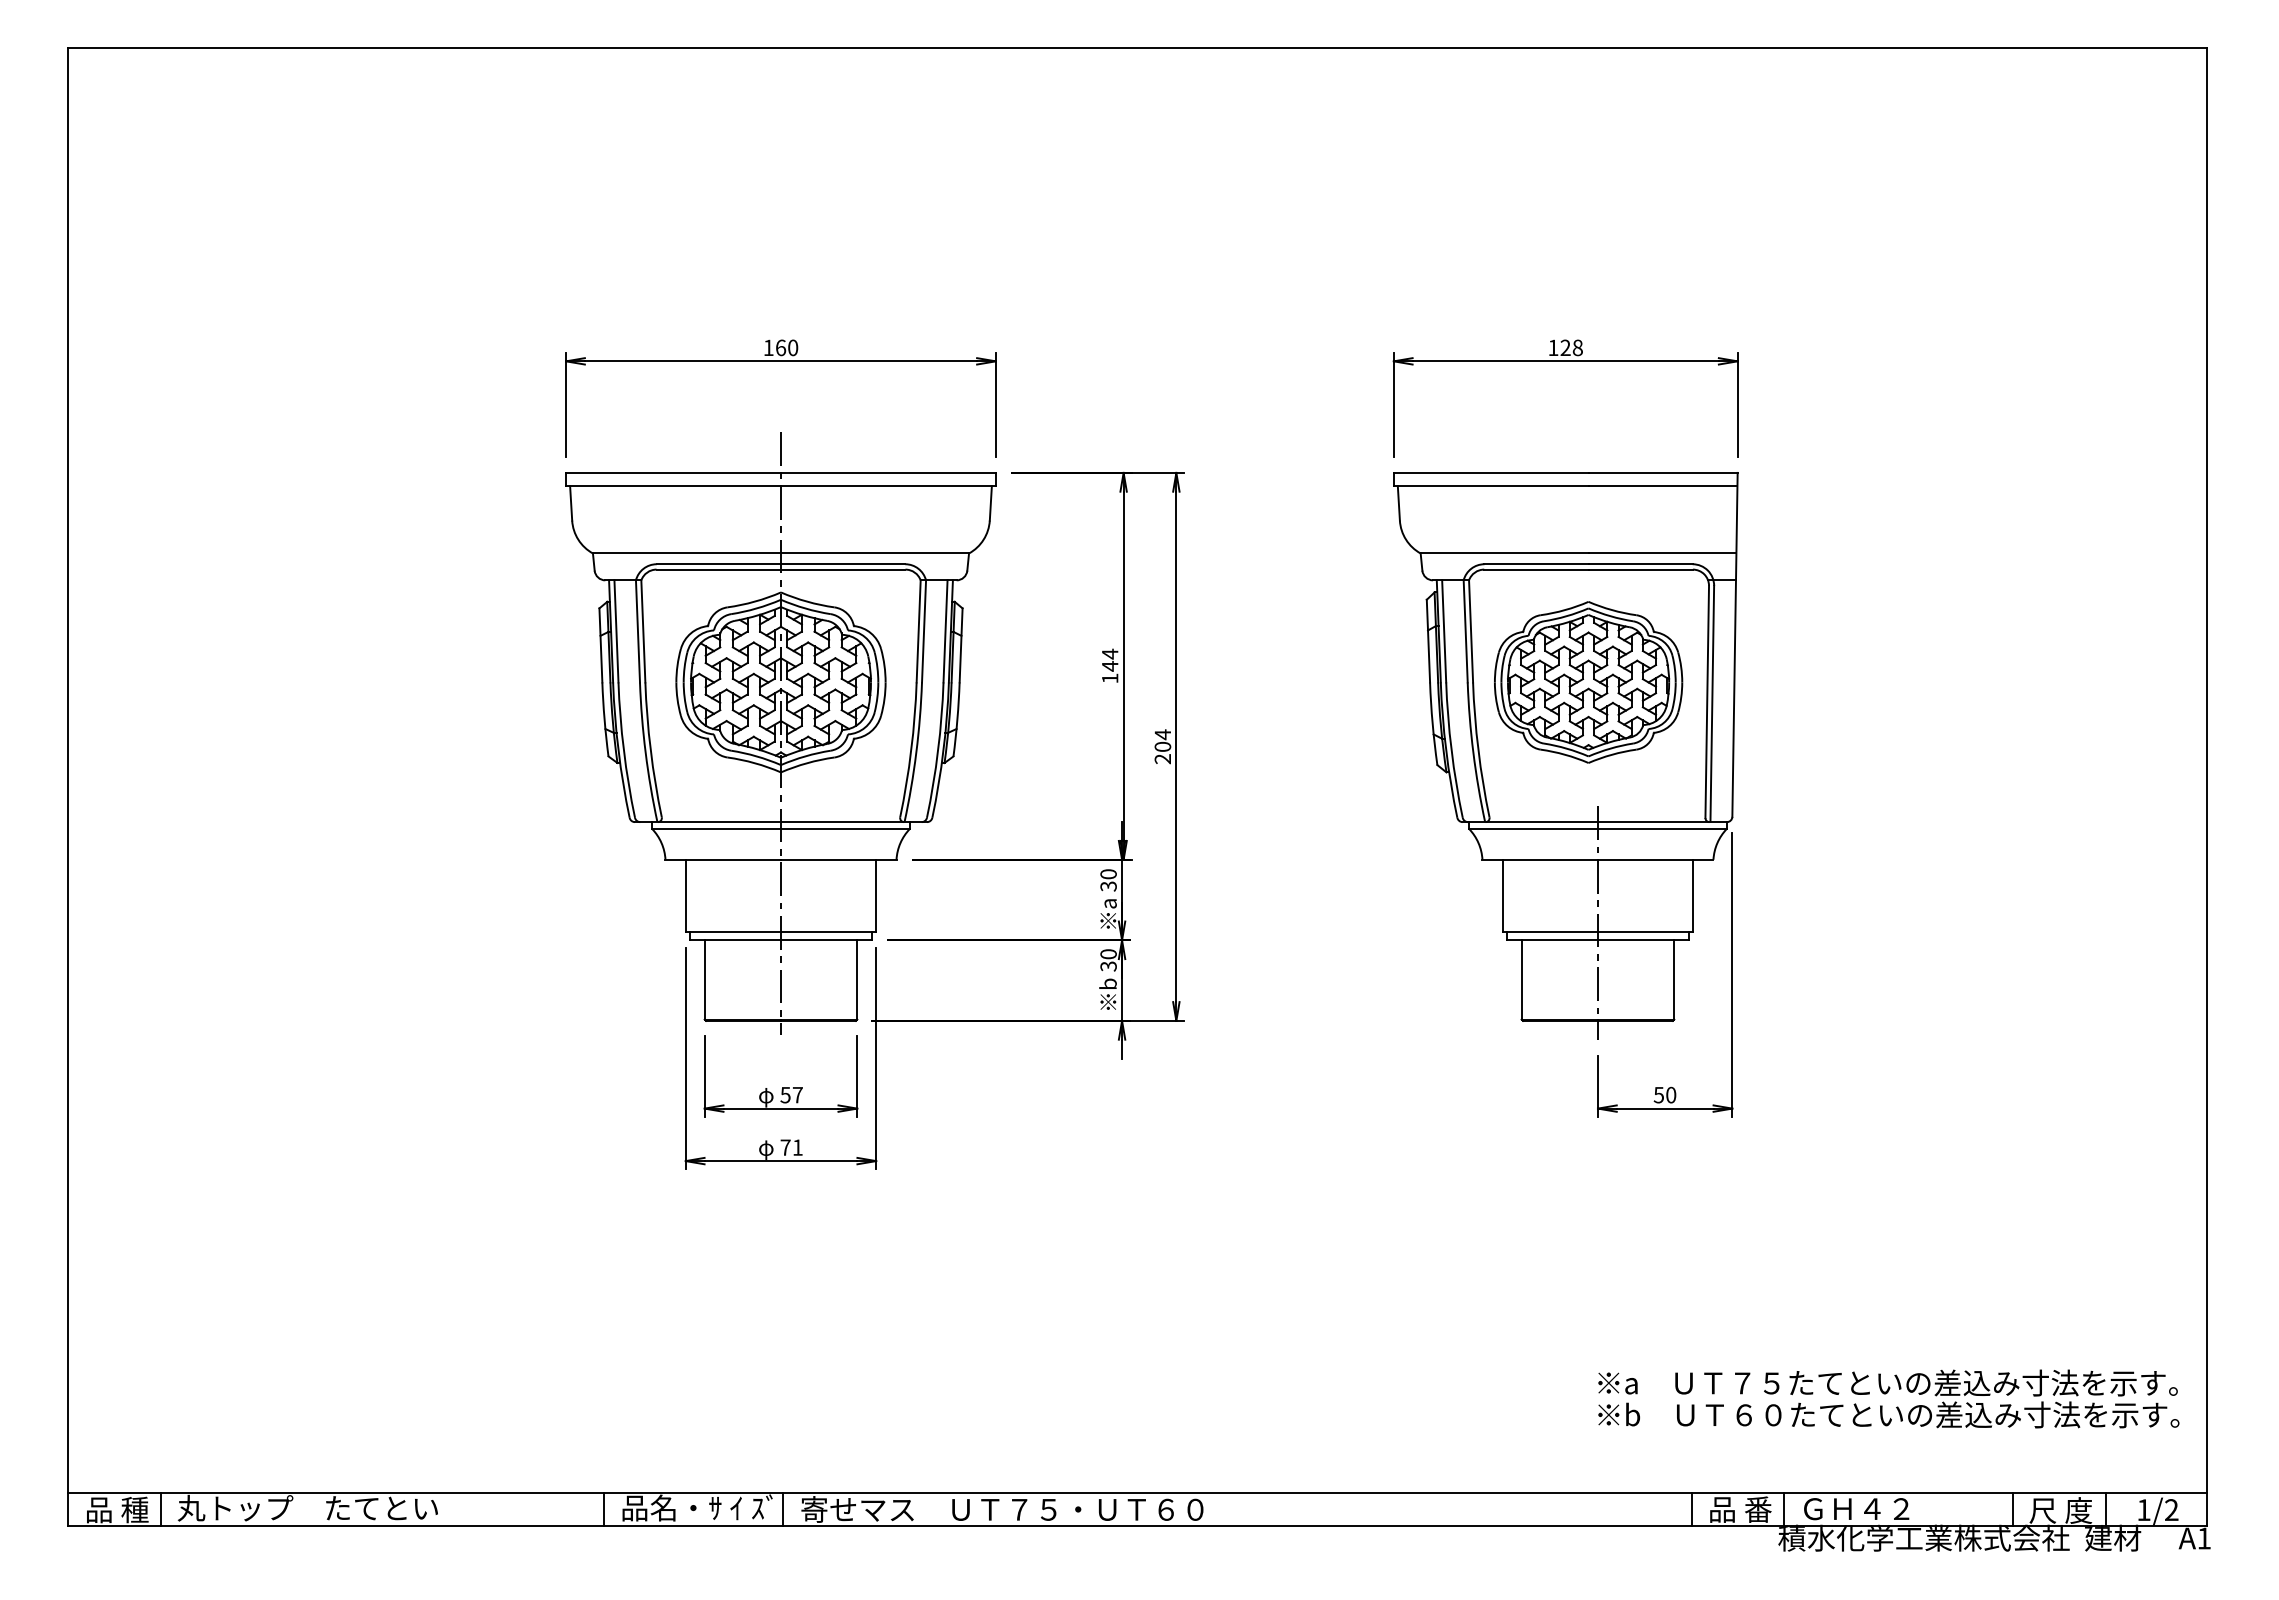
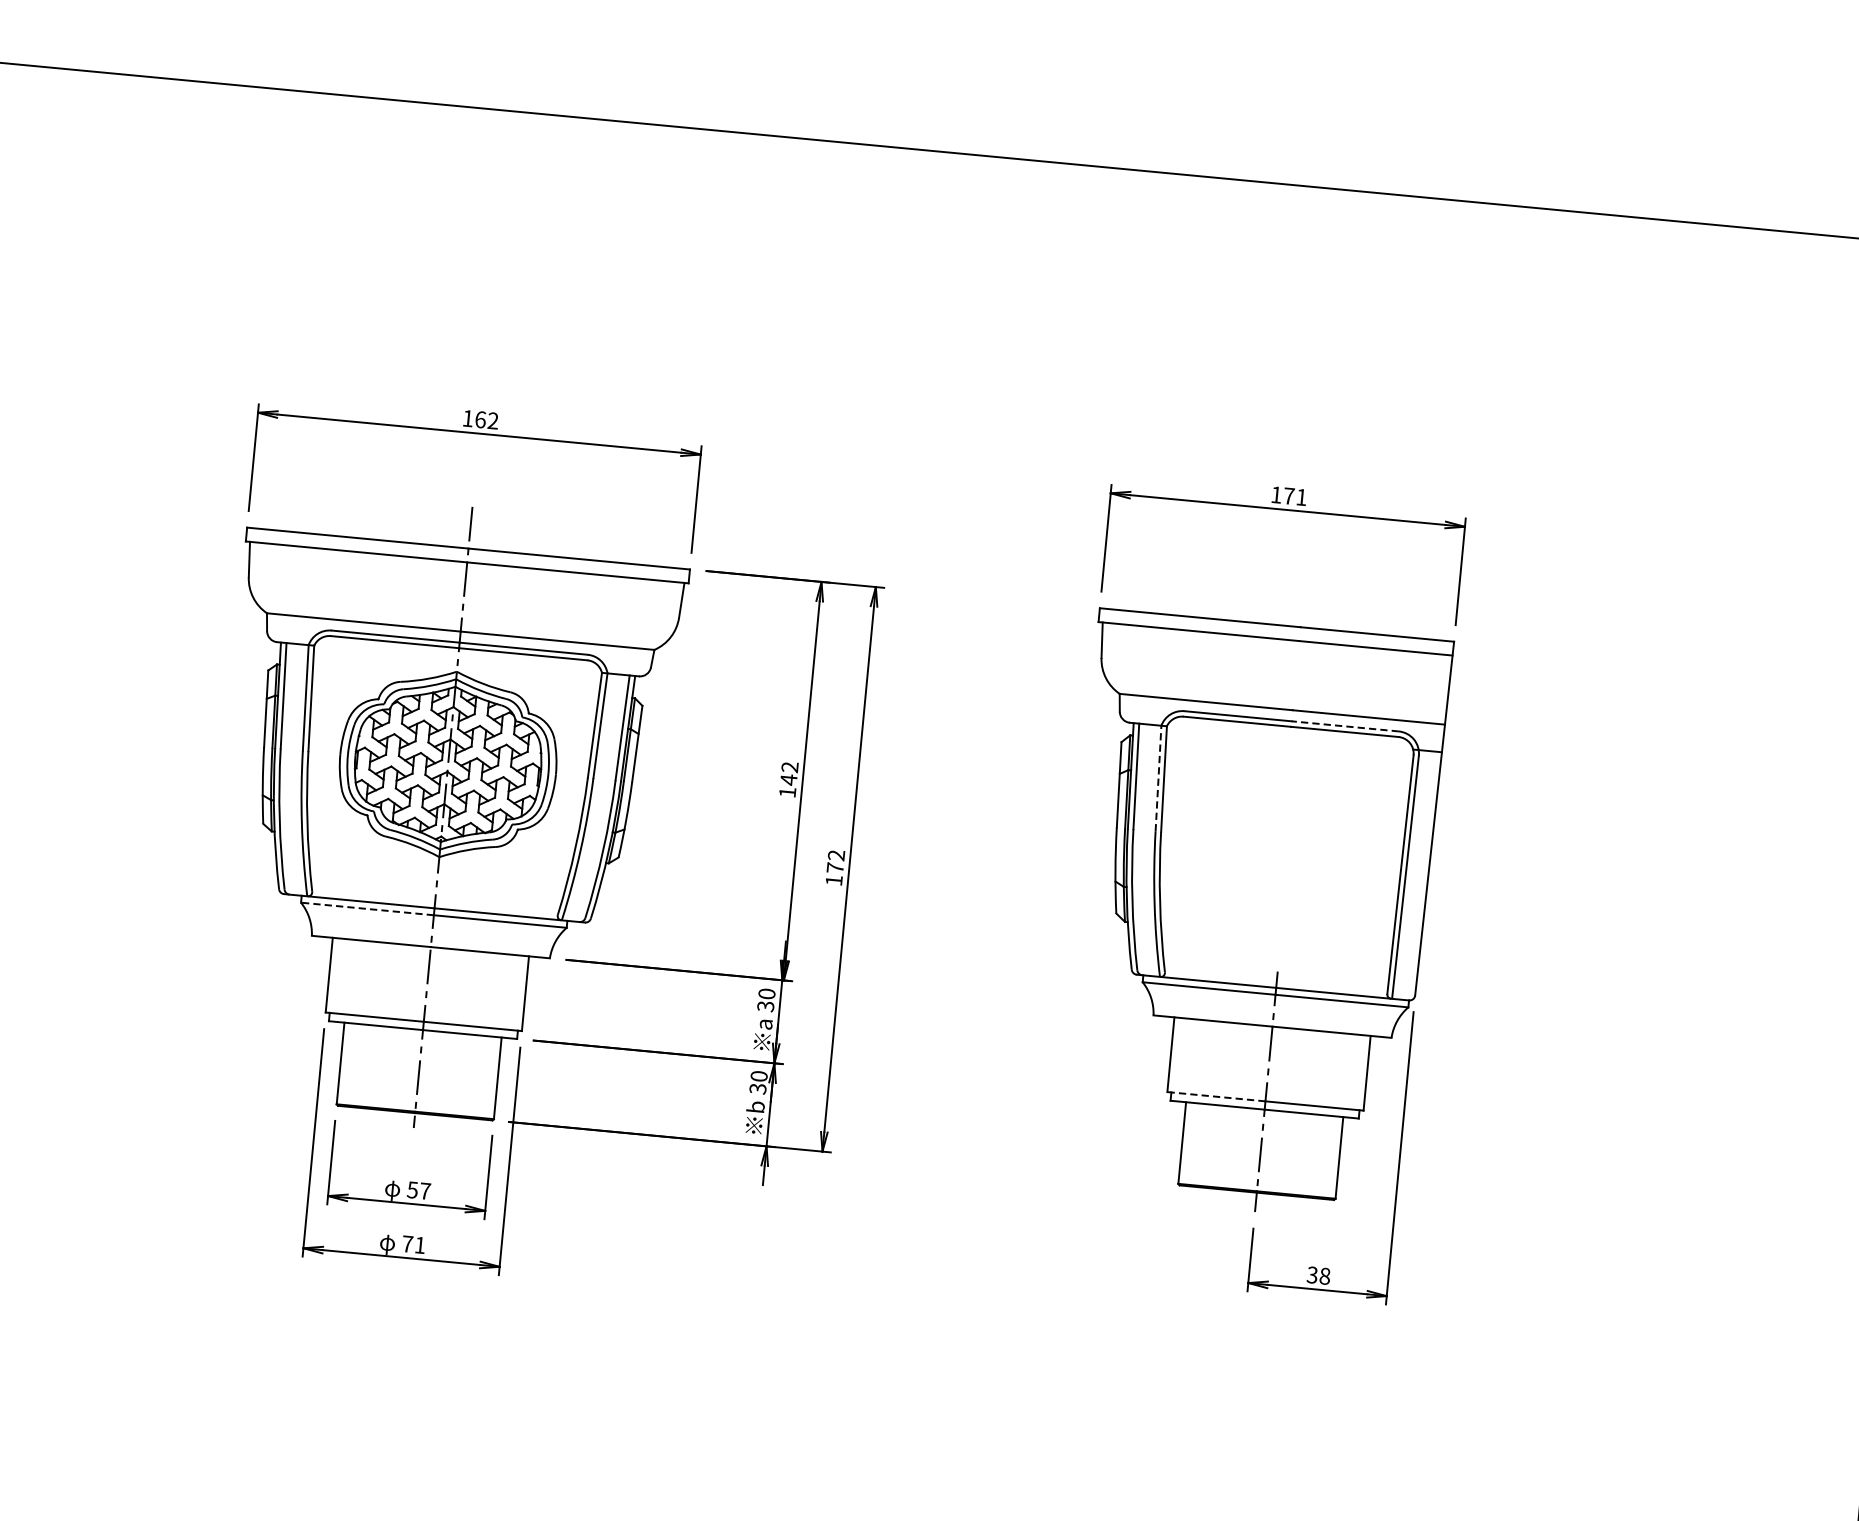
text: (793, 347) -> (493, 420), 160 -> 162
text: (1571, 347) -> (1295, 496), 128 -> 171
line: (1640, 564) -> (1345, 726), solid -> dashed
line: (1465, 630) -> (1158, 777), solid -> dashed
text: (1109, 653) -> (789, 766), 144 -> 142
part: (1588, 682) -> (1280, 843), removed
text: (1162, 746) -> (834, 867), 204 -> 172
line: (716, 828) -> (367, 908), solid -> dashed
line: (1550, 932) -> (1216, 1096), solid -> dashed
text: (1665, 1094) -> (1319, 1275), 50 -> 38

